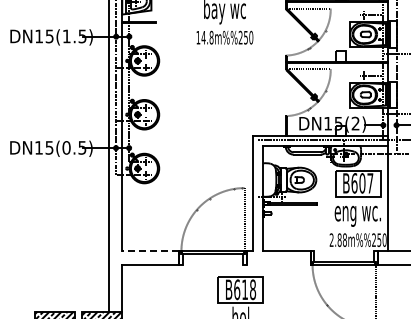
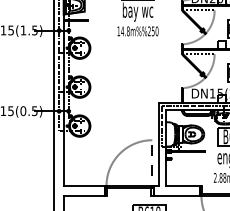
line: (258, 168) -> (162, 126), added
line: (150, 251) -> (84, 186), dashed -> solid
line: (278, 264) -> (176, 195), added

